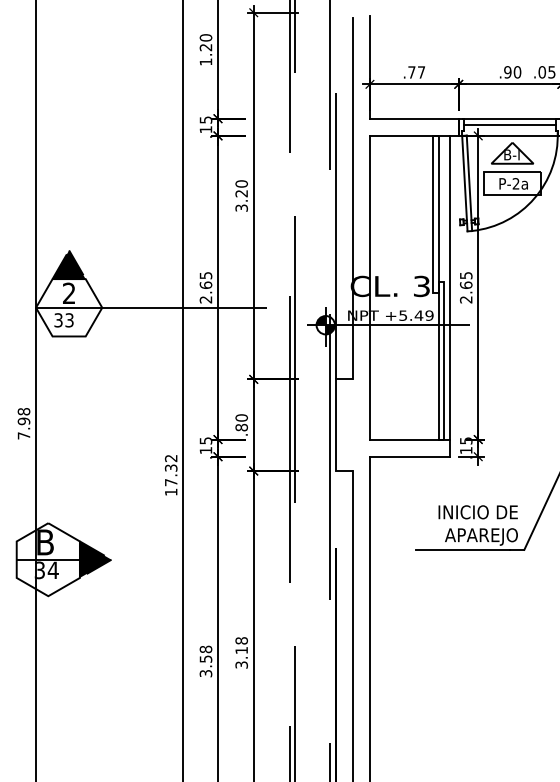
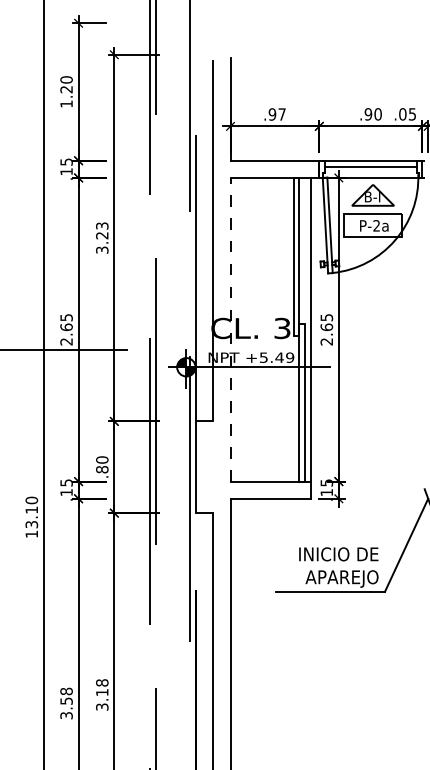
text: (411, 72) -> (272, 114), .77 -> .97
text: (241, 183) -> (102, 225), 3.20 -> 3.23
line: (369, 287) -> (230, 329), solid -> dashed
text: (170, 470) -> (31, 512), 17.32 -> 13.10

